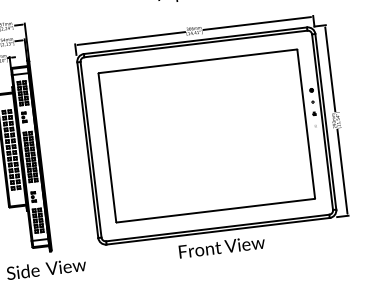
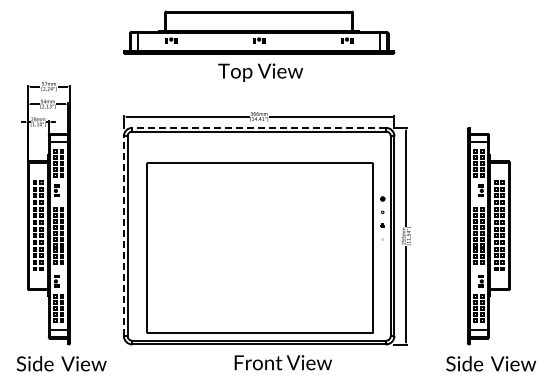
line: (195, 40) -> (259, 127), solid -> dashed
part: (206, 135) -> (259, 247), moved
line: (87, 150) -> (123, 236), solid -> dashed
text: (221, 246) -> (282, 362), moved

